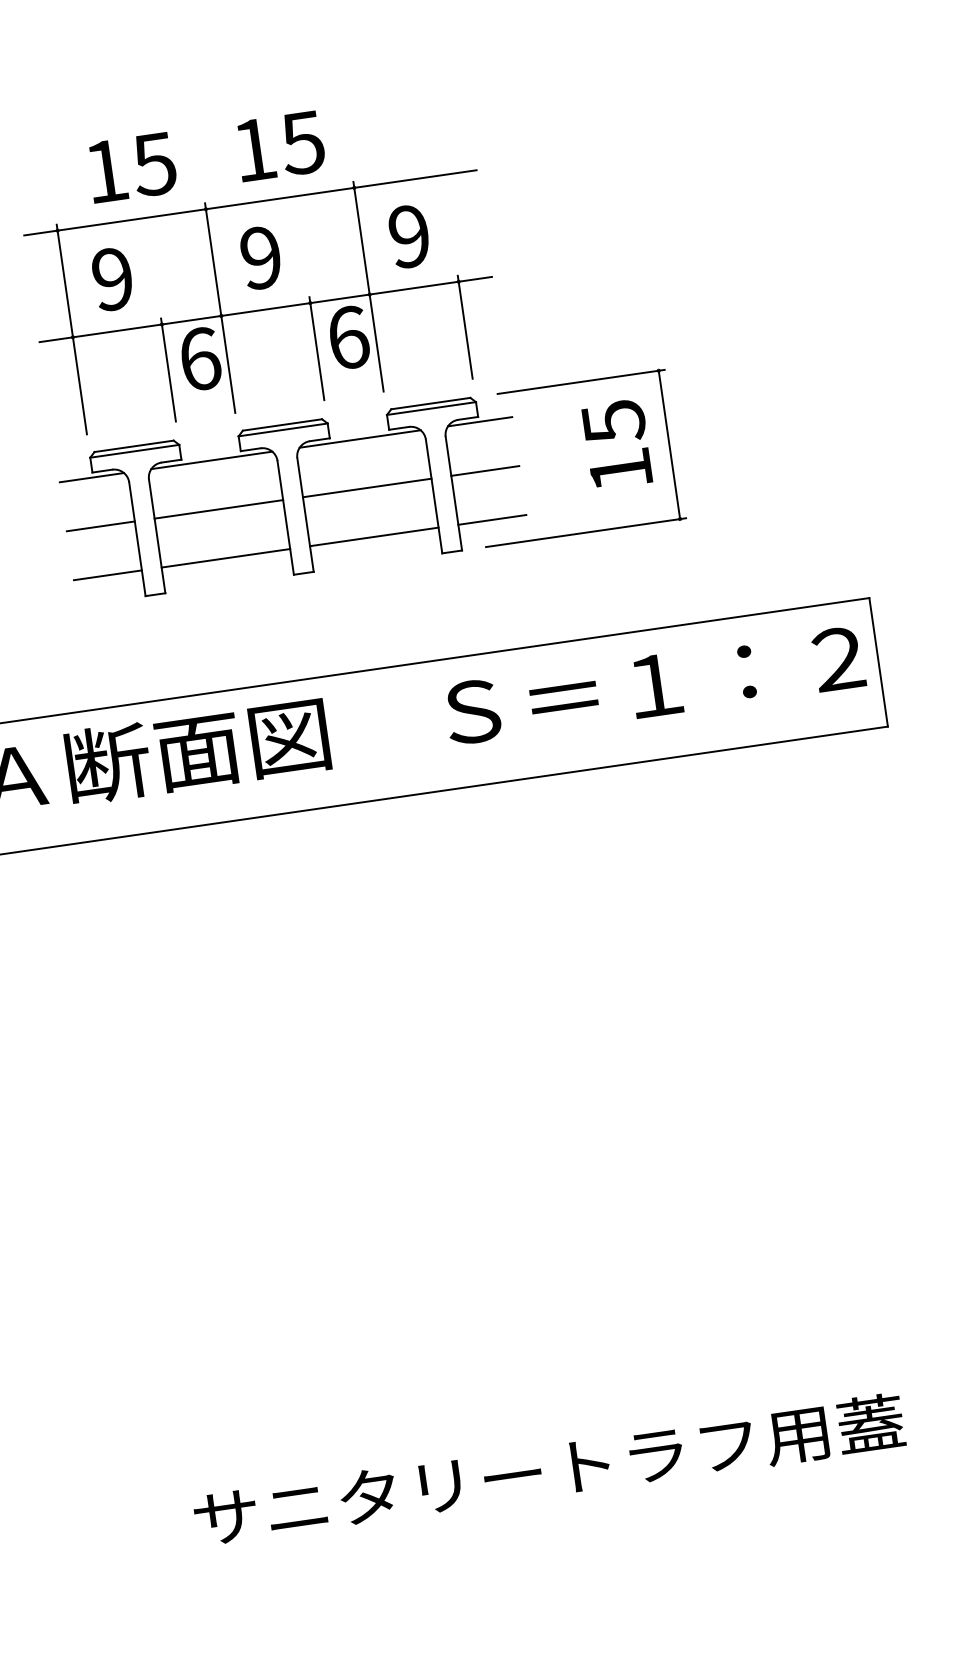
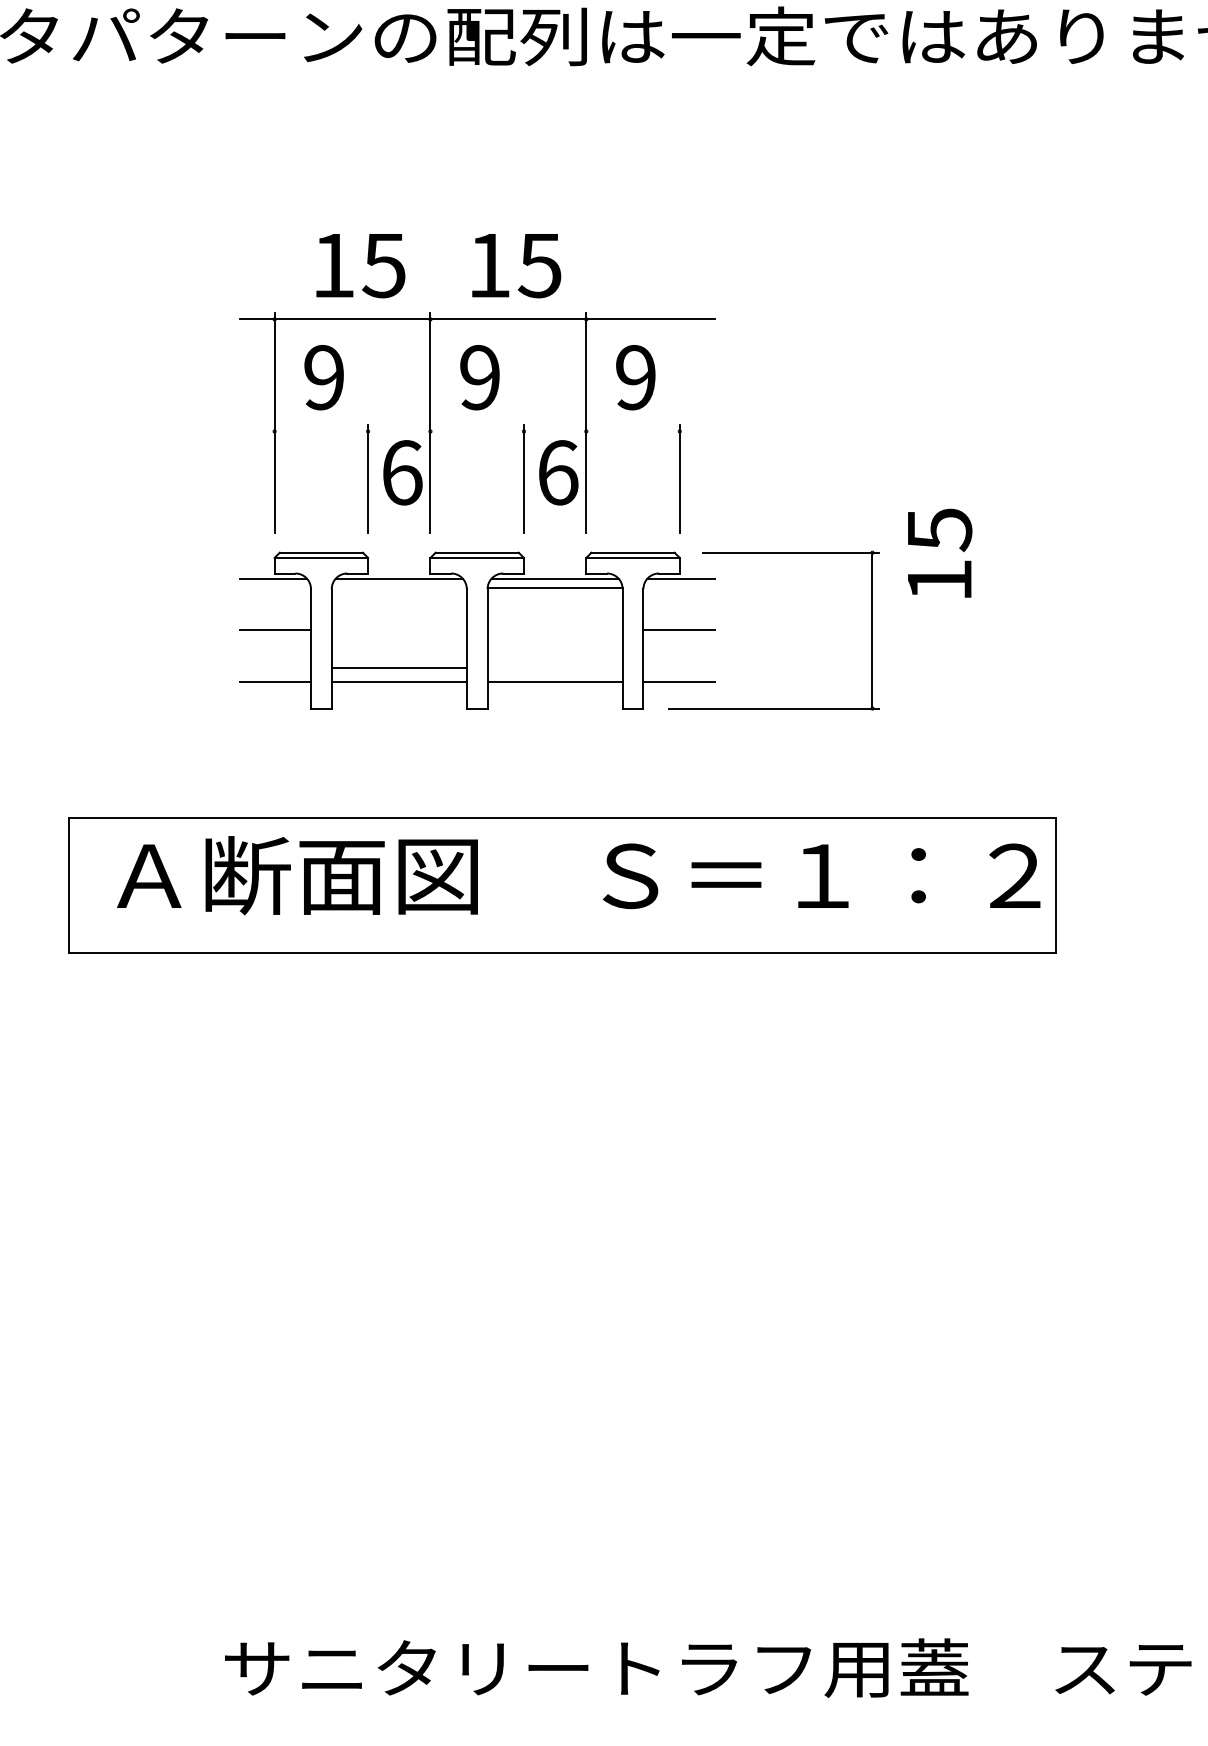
line: (265, 309) -> (476, 431), removed
text: (617, 443) -> (940, 552), moved
line: (366, 488) -> (554, 588), moved
line: (218, 509) -> (398, 668), moved

